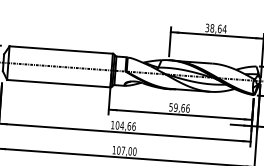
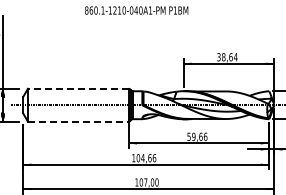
line: (60, 49) -> (77, 88), solid -> dashed
line: (58, 83) -> (78, 121), solid -> dashed

